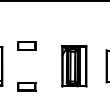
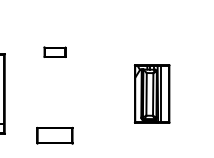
part: (26, 45) -> (54, 51), size x0.6
part: (74, 66) -> (152, 94), size x0.7

